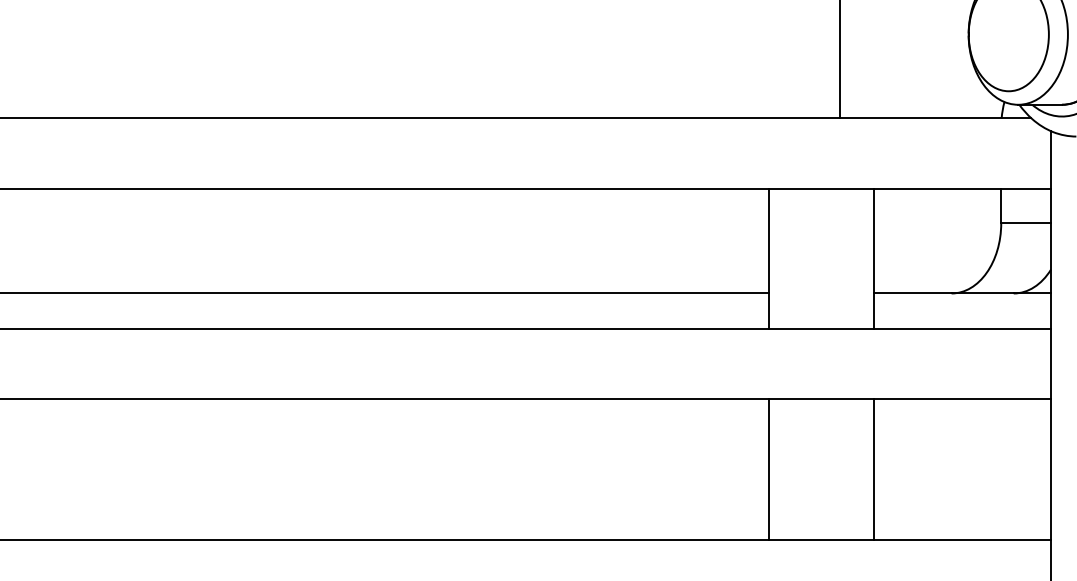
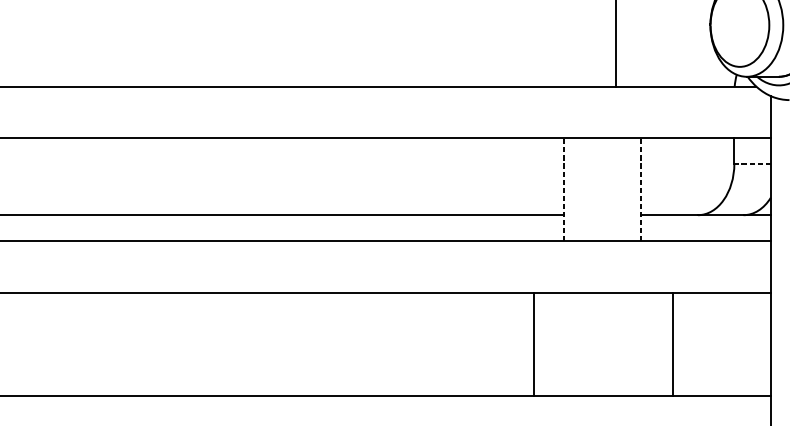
line: (1026, 223) -> (752, 163), solid -> dashed
line: (768, 258) -> (563, 189), solid -> dashed
line: (874, 258) -> (641, 189), solid -> dashed
line: (768, 469) -> (534, 344), moved
line: (874, 469) -> (672, 344), moved

